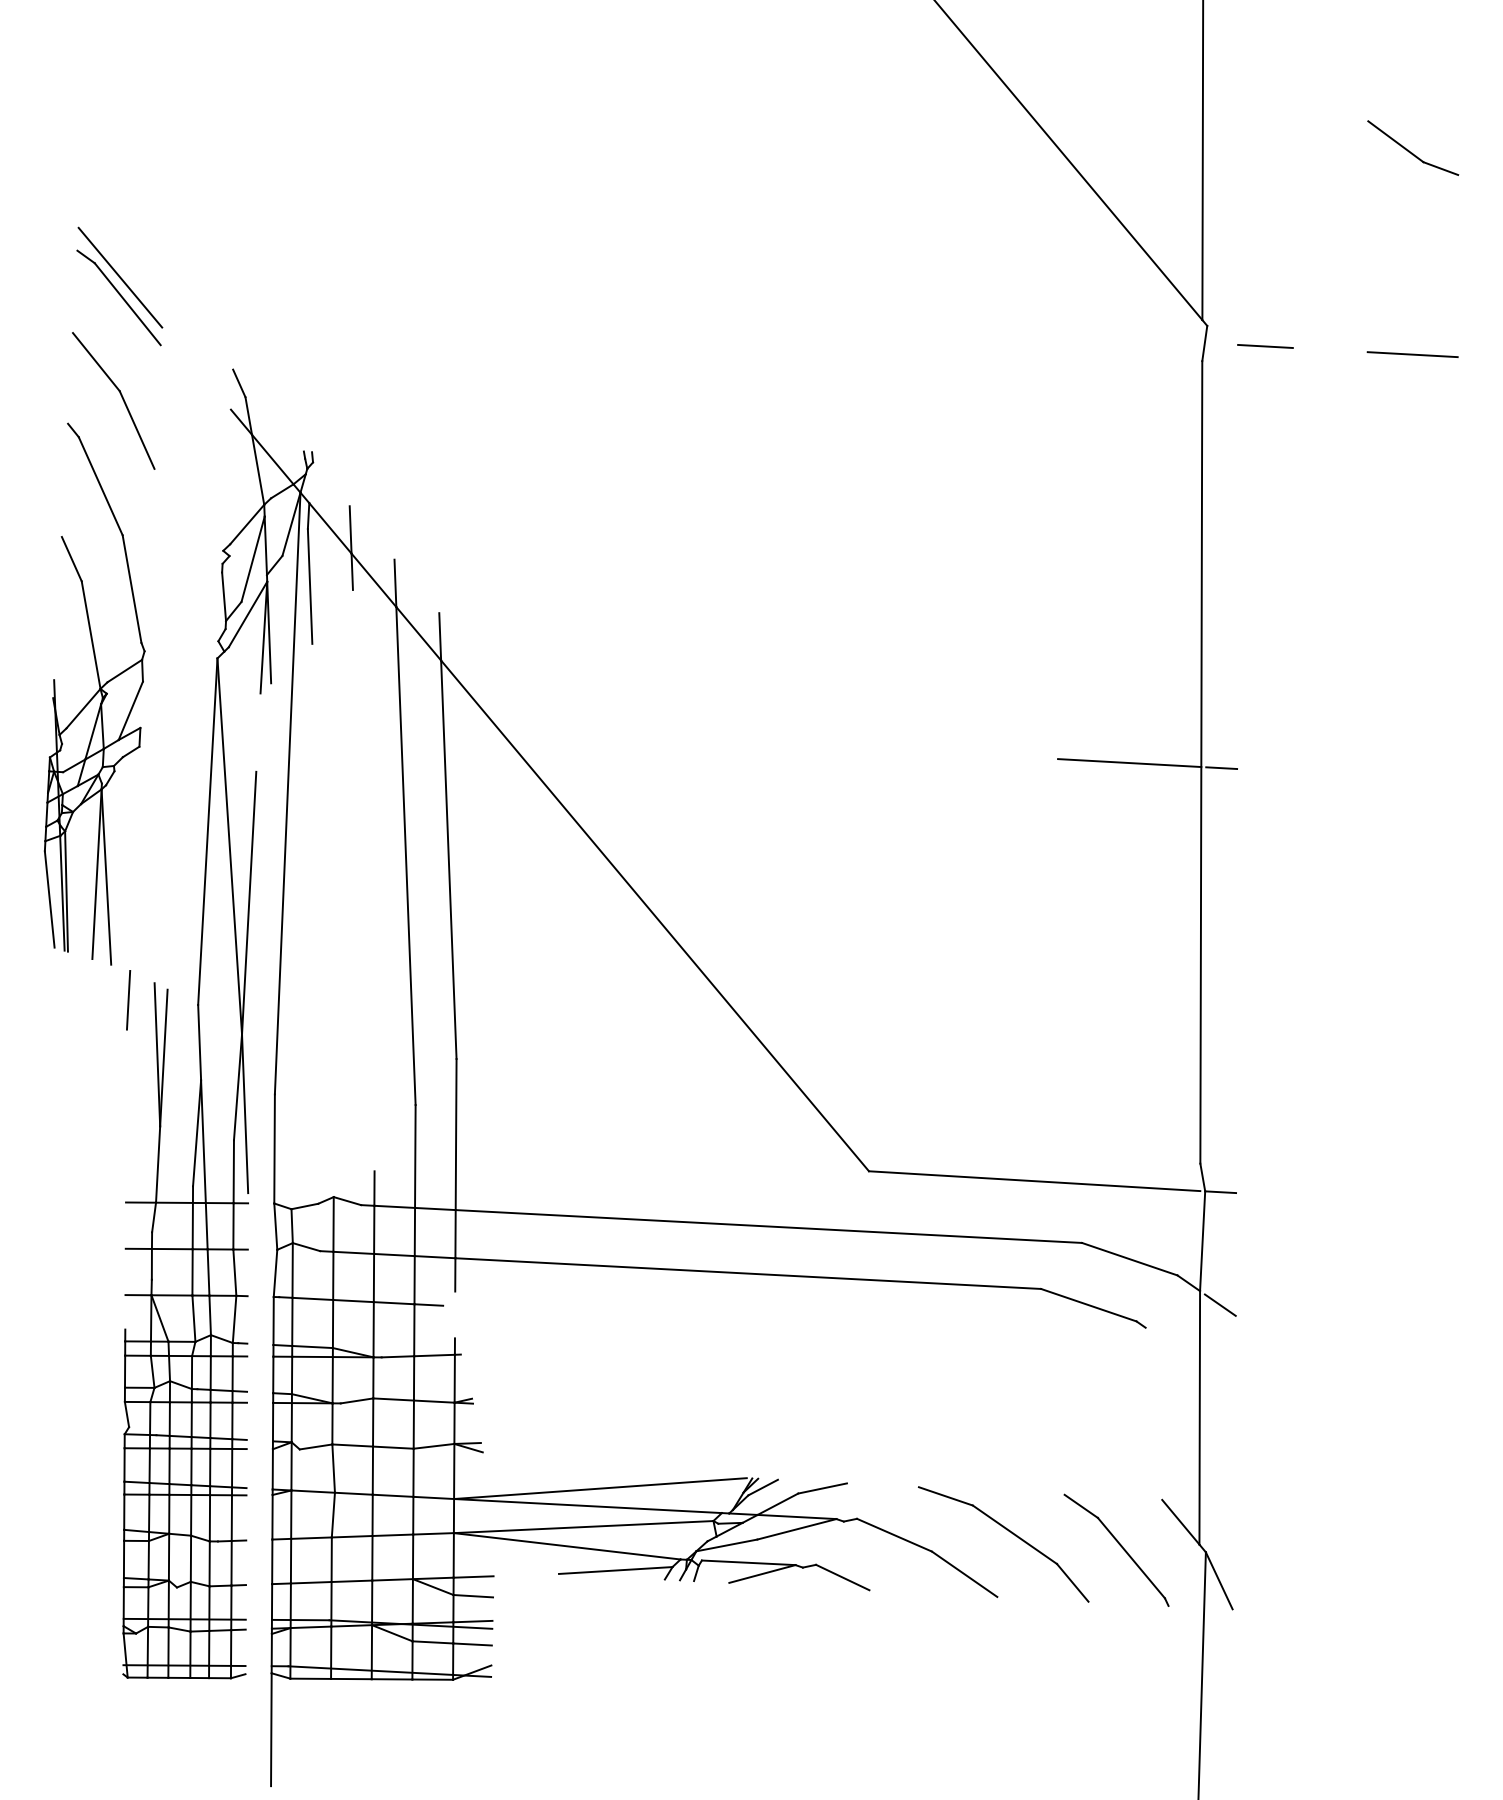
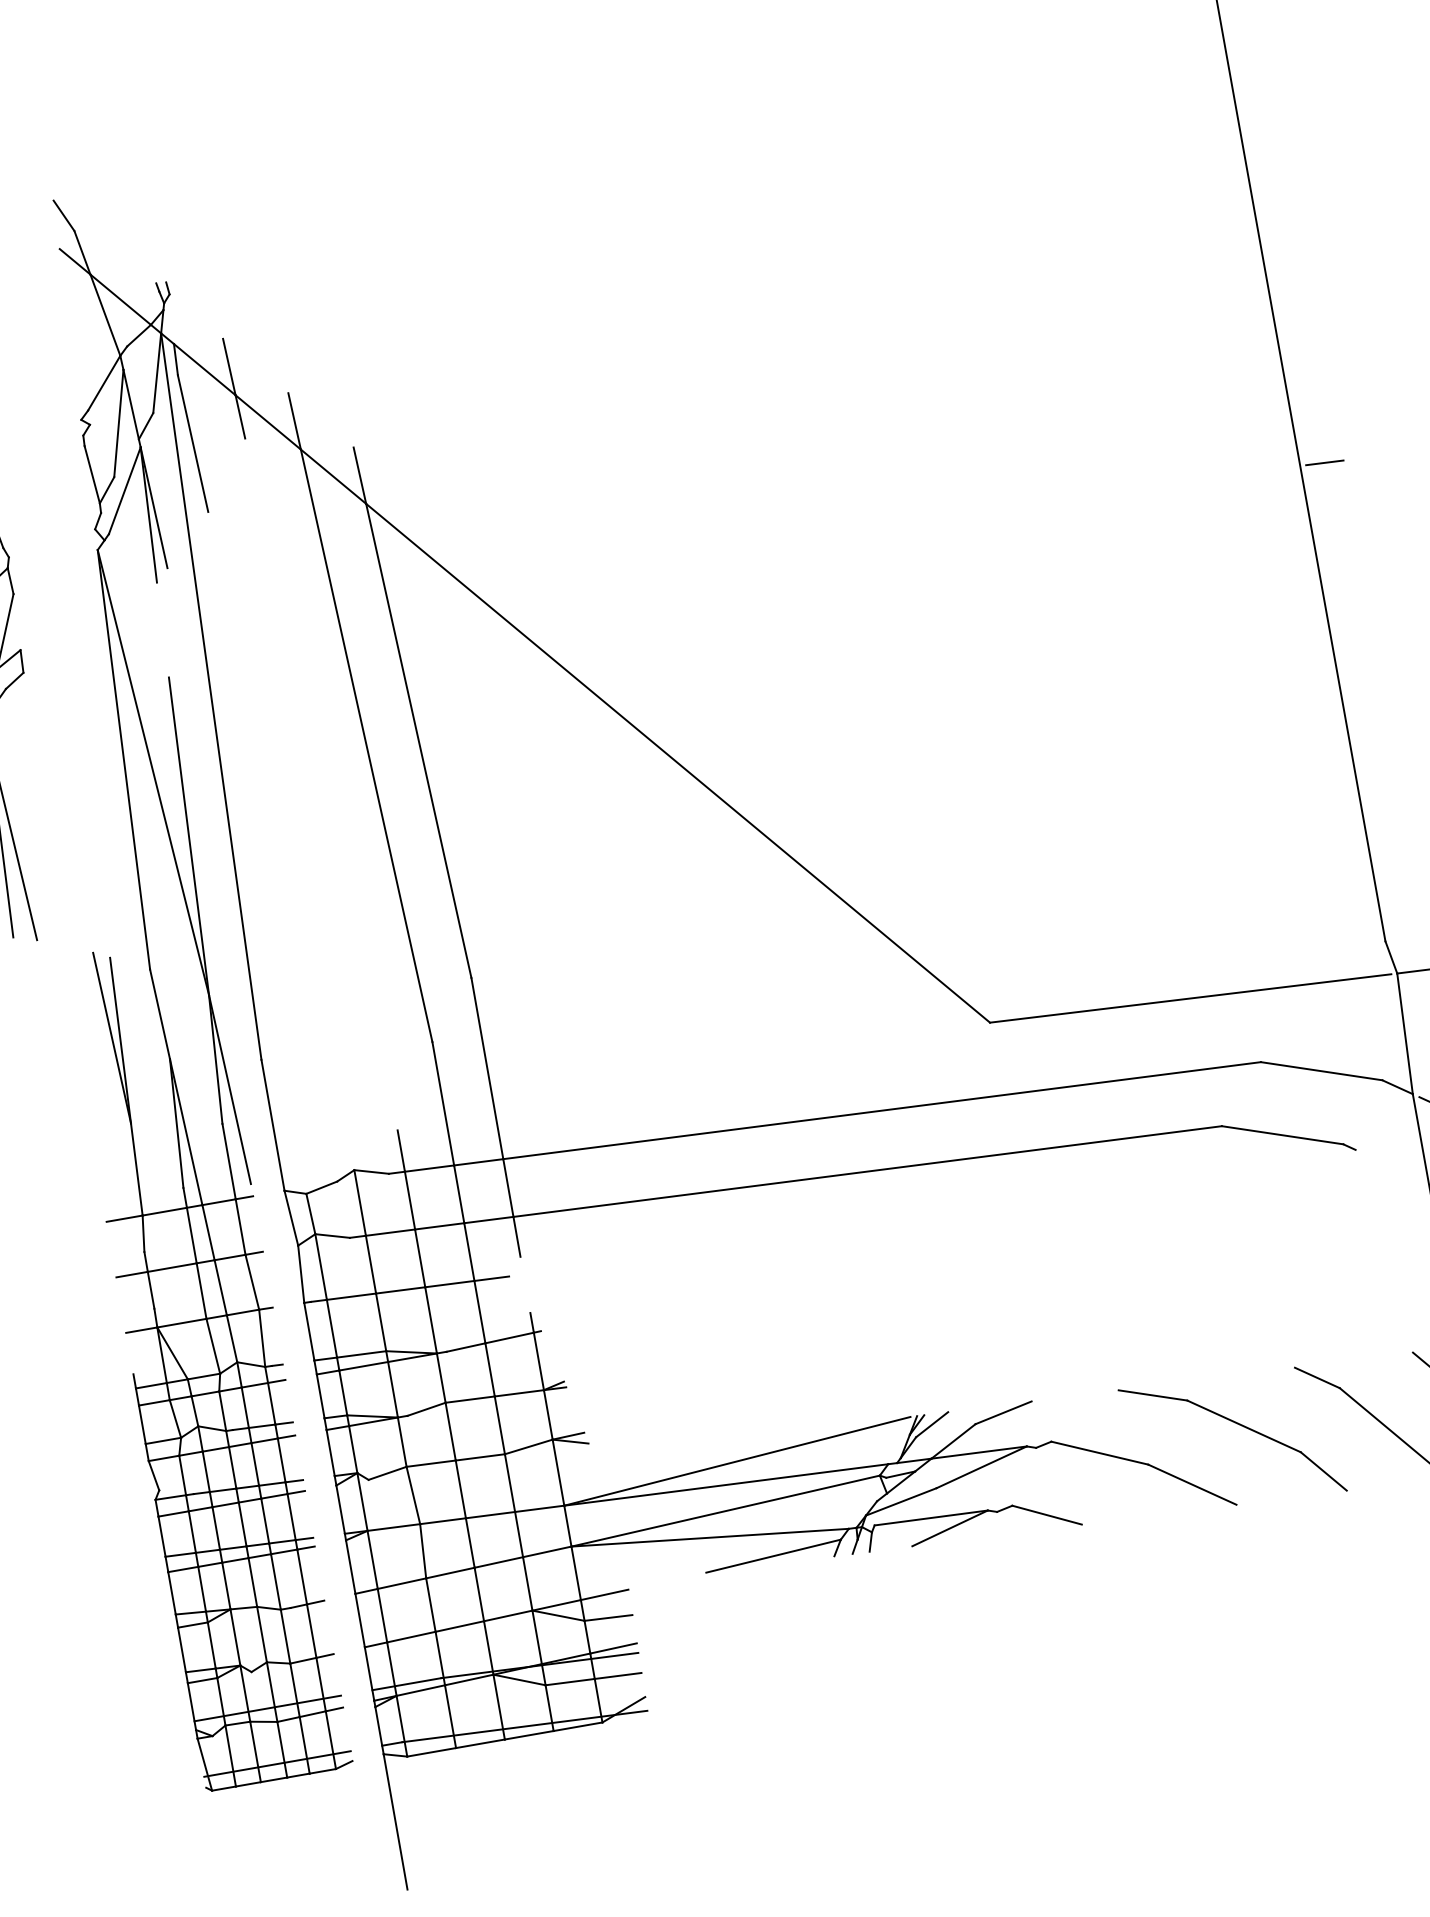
line: (1129, 763) -> (1213, 477), removed
line: (128, 999) -> (65, 978), removed

